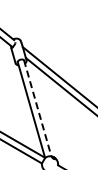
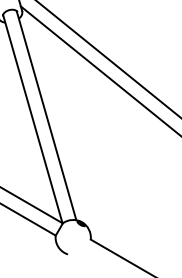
line: (37, 108) -> (46, 116), dashed -> solid

